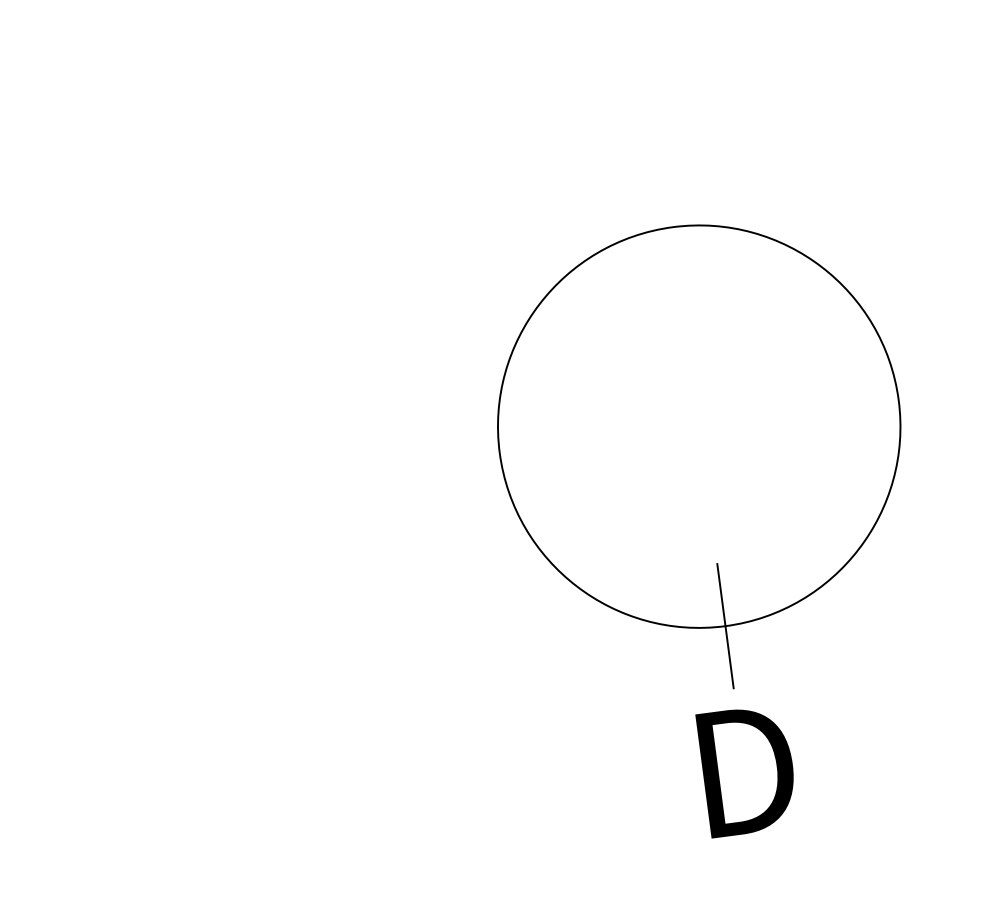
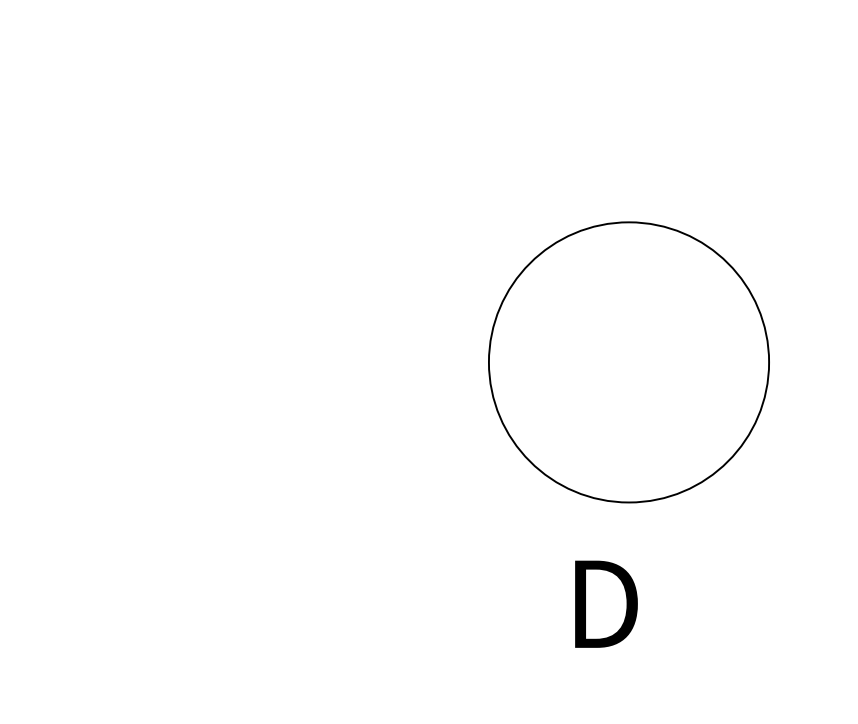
line: (726, 626) -> (629, 502), removed
text: (747, 769) -> (606, 603), moved

